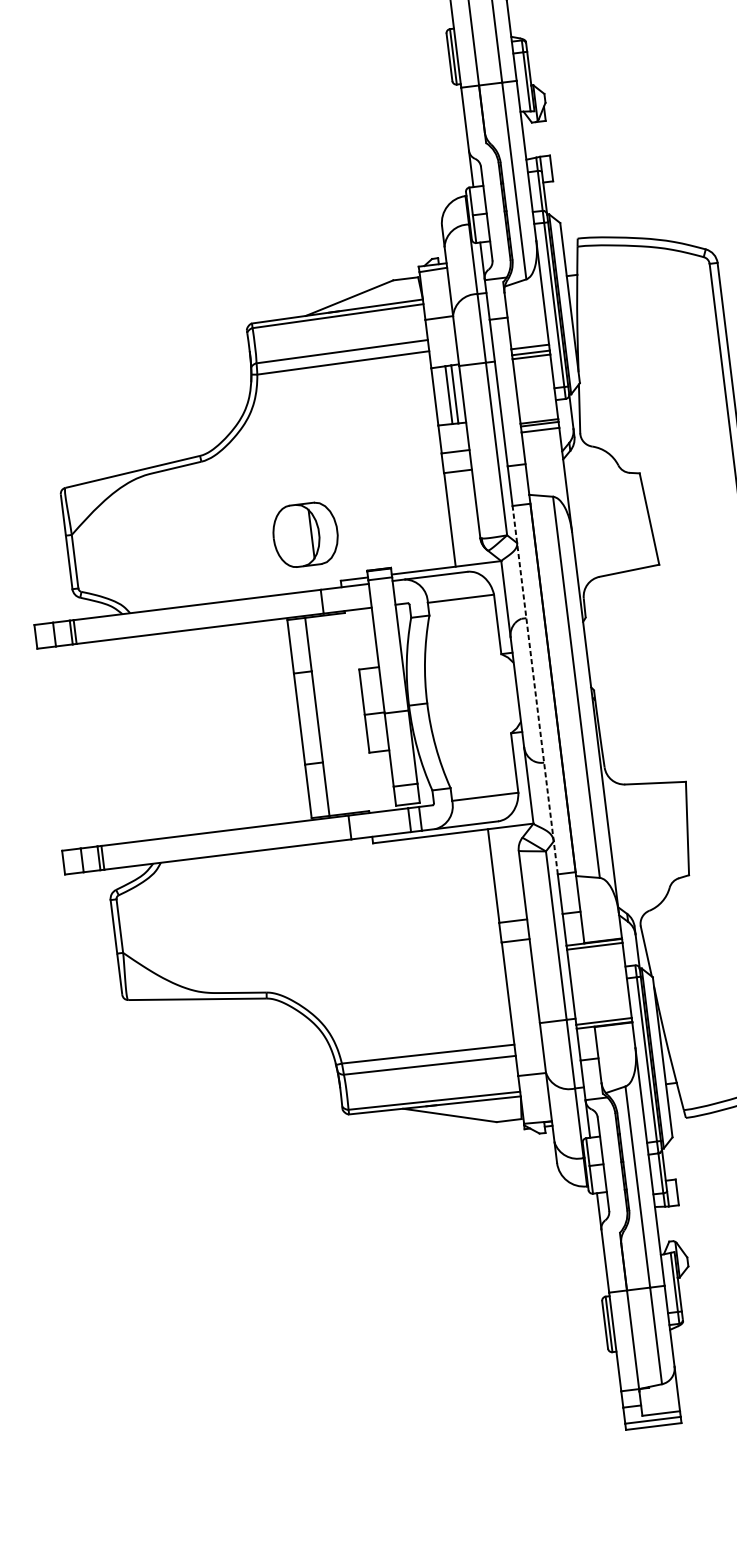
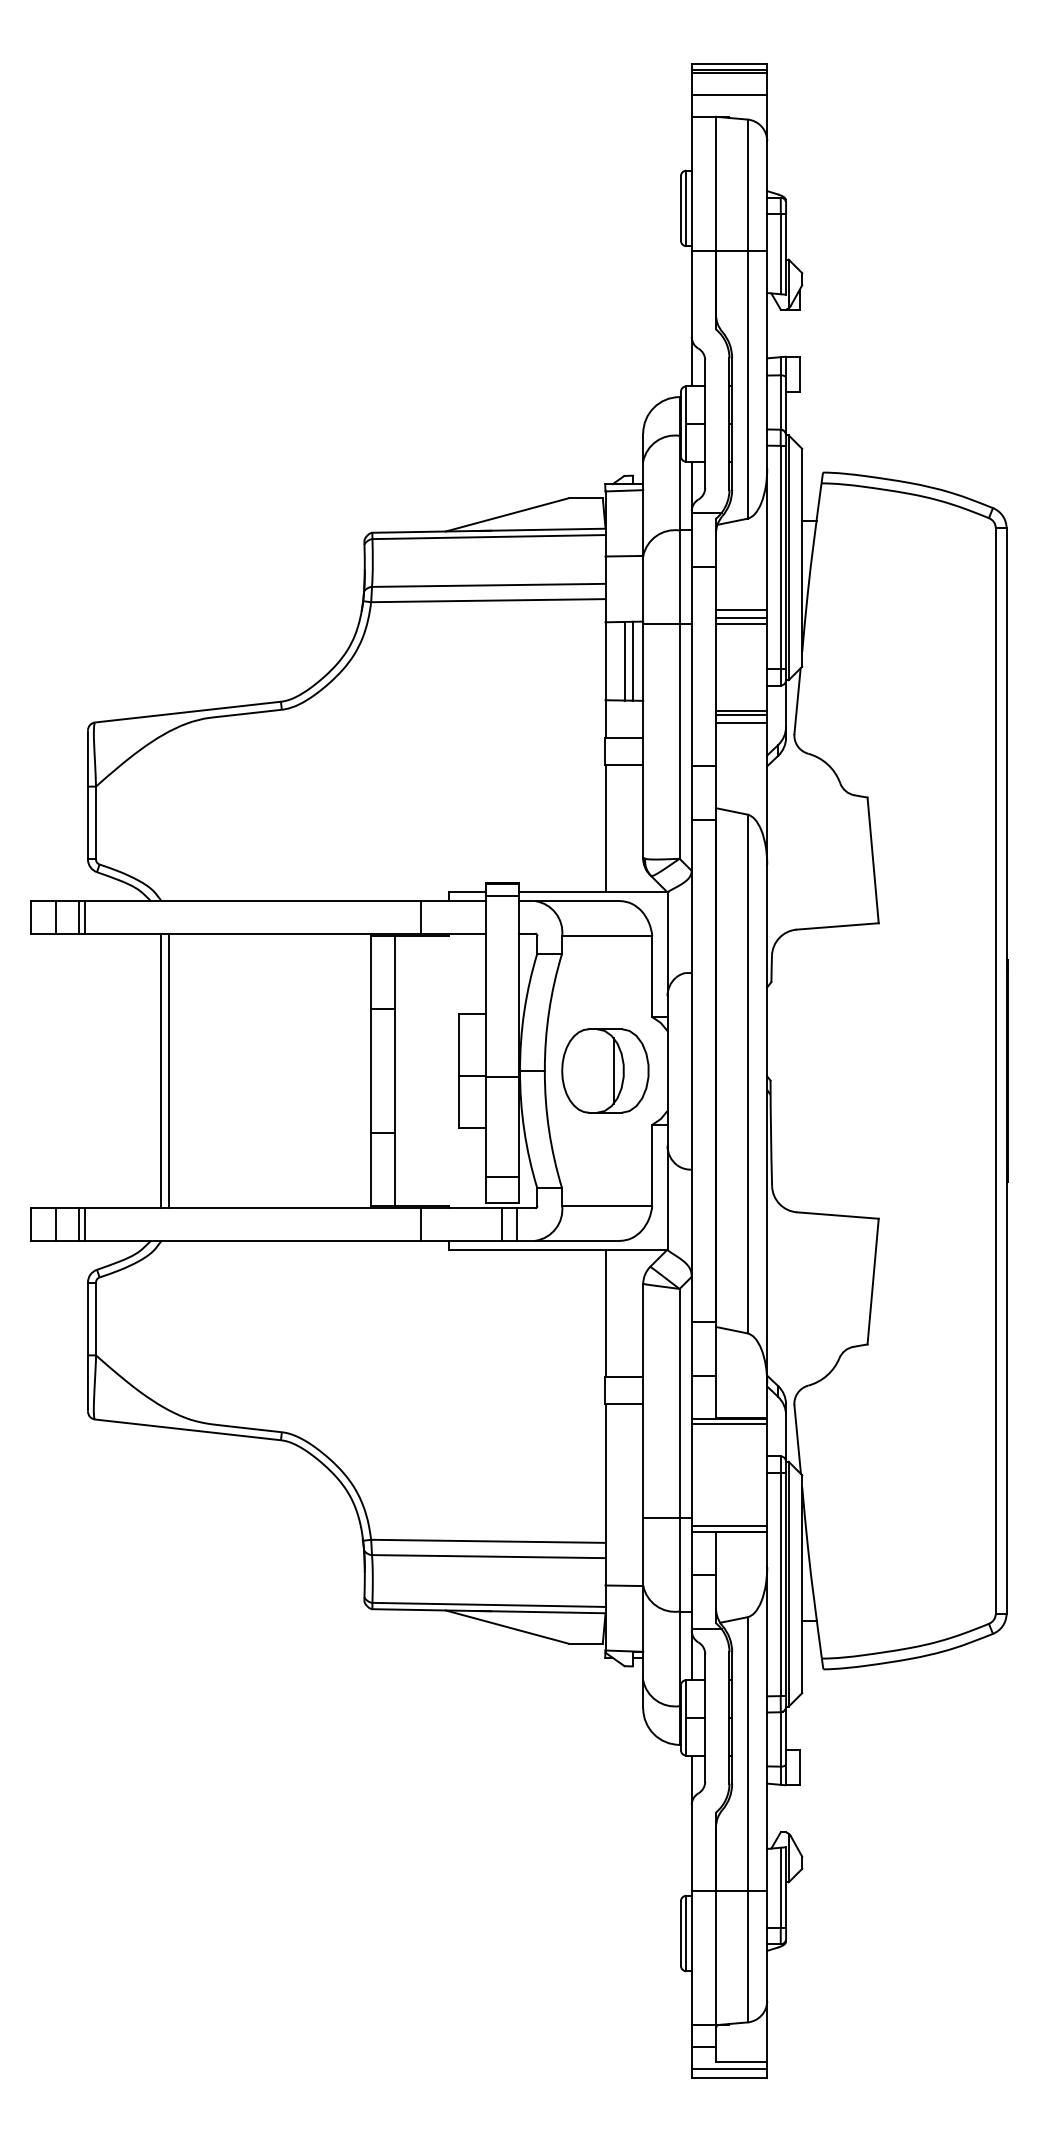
part: (305, 534) -> (605, 1070), moved
line: (534, 689) -> (691, 1070), dashed -> solid
line: (144, 737) -> (160, 1070), added
line: (150, 737) -> (168, 1070), added

